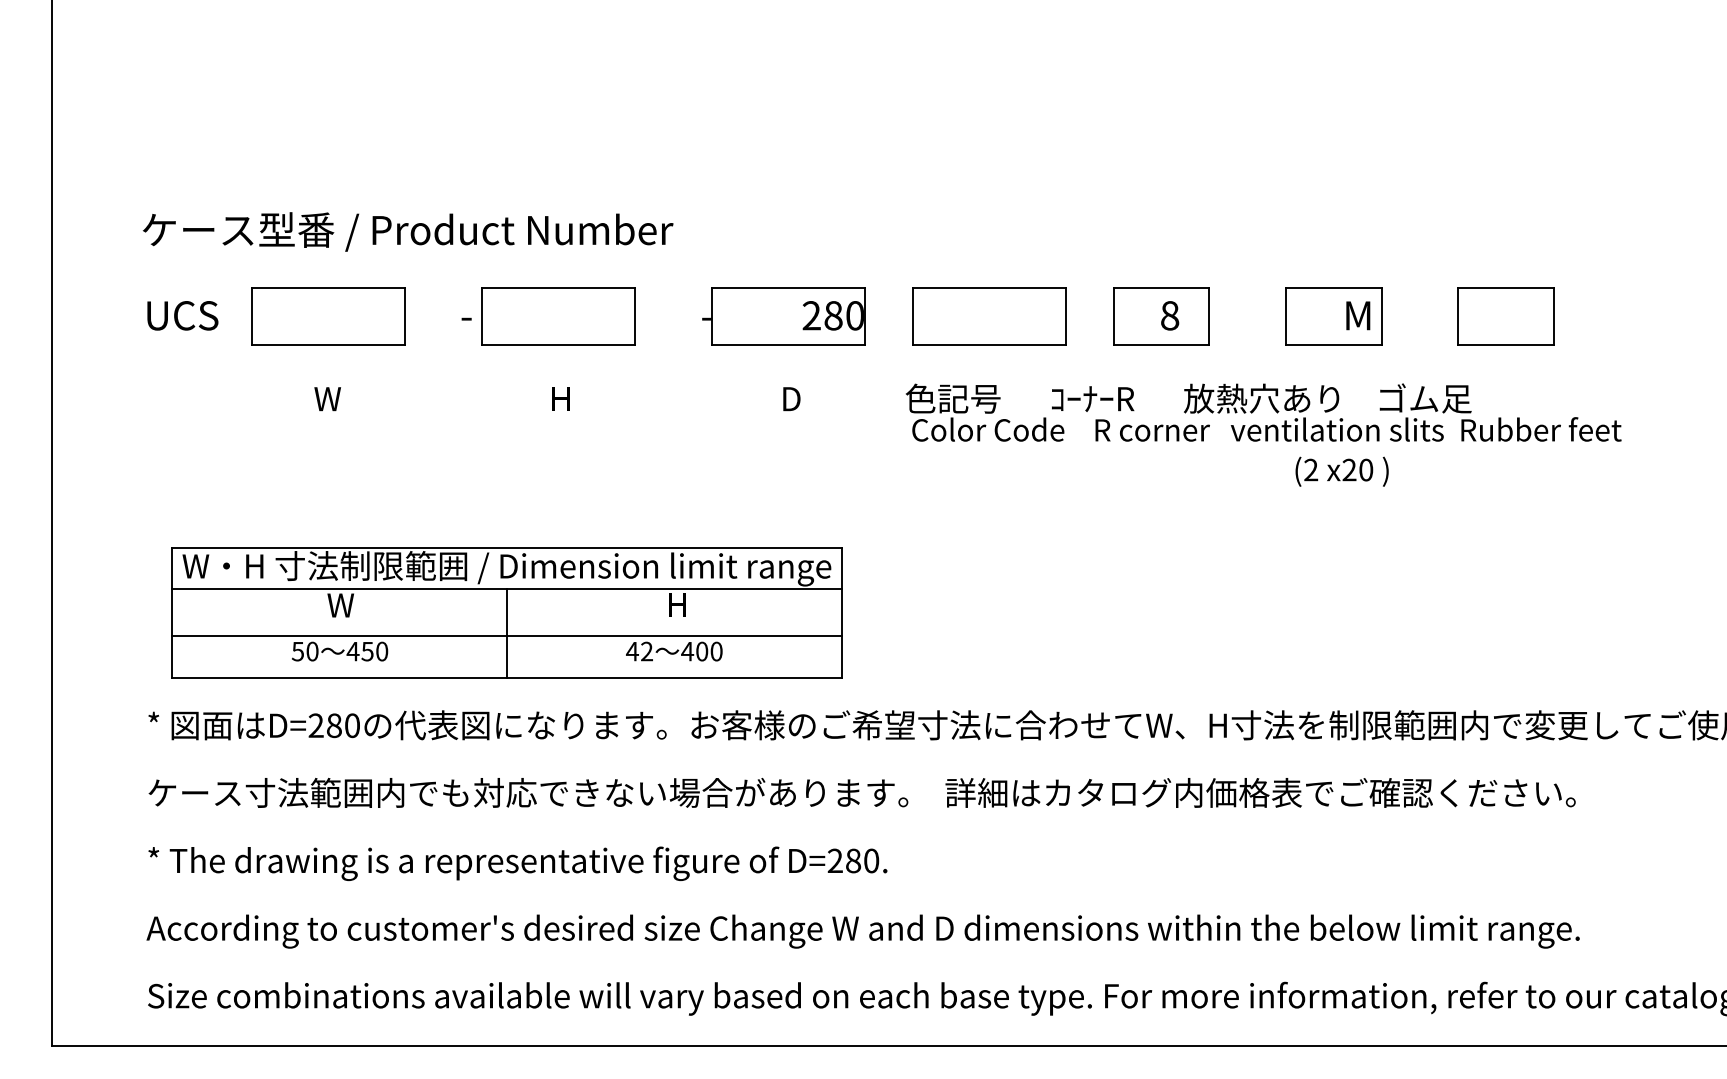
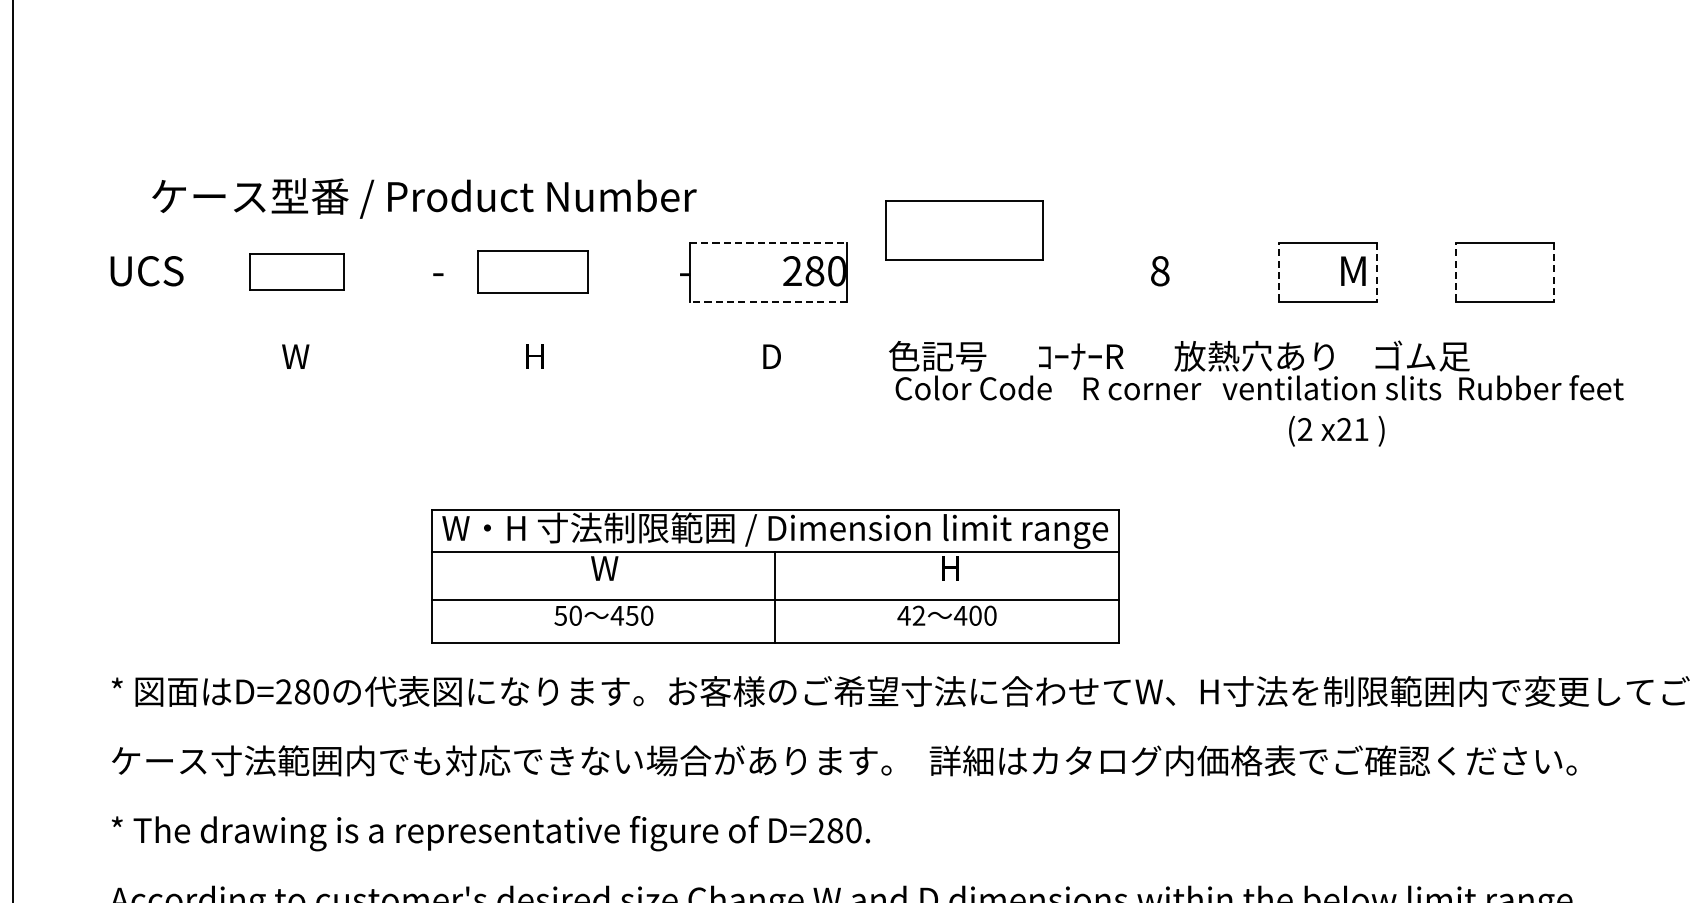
text: (408, 231) -> (424, 198), moved
line: (788, 288) -> (768, 243), solid -> dashed
part: (328, 316) -> (296, 271), size x0.6
part: (558, 316) -> (532, 271), size x0.7
part: (989, 316) -> (964, 229), moved
part: (1161, 316) -> (1151, 271), removed
line: (1286, 316) -> (1279, 271), solid -> dashed
line: (1381, 316) -> (1377, 271), solid -> dashed
line: (1458, 316) -> (1456, 271), solid -> dashed
line: (1553, 316) -> (1553, 271), solid -> dashed
line: (788, 345) -> (768, 301), solid -> dashed
text: (1366, 469) -> (1361, 428), x20 -> x21
part: (506, 612) -> (774, 575), moved

